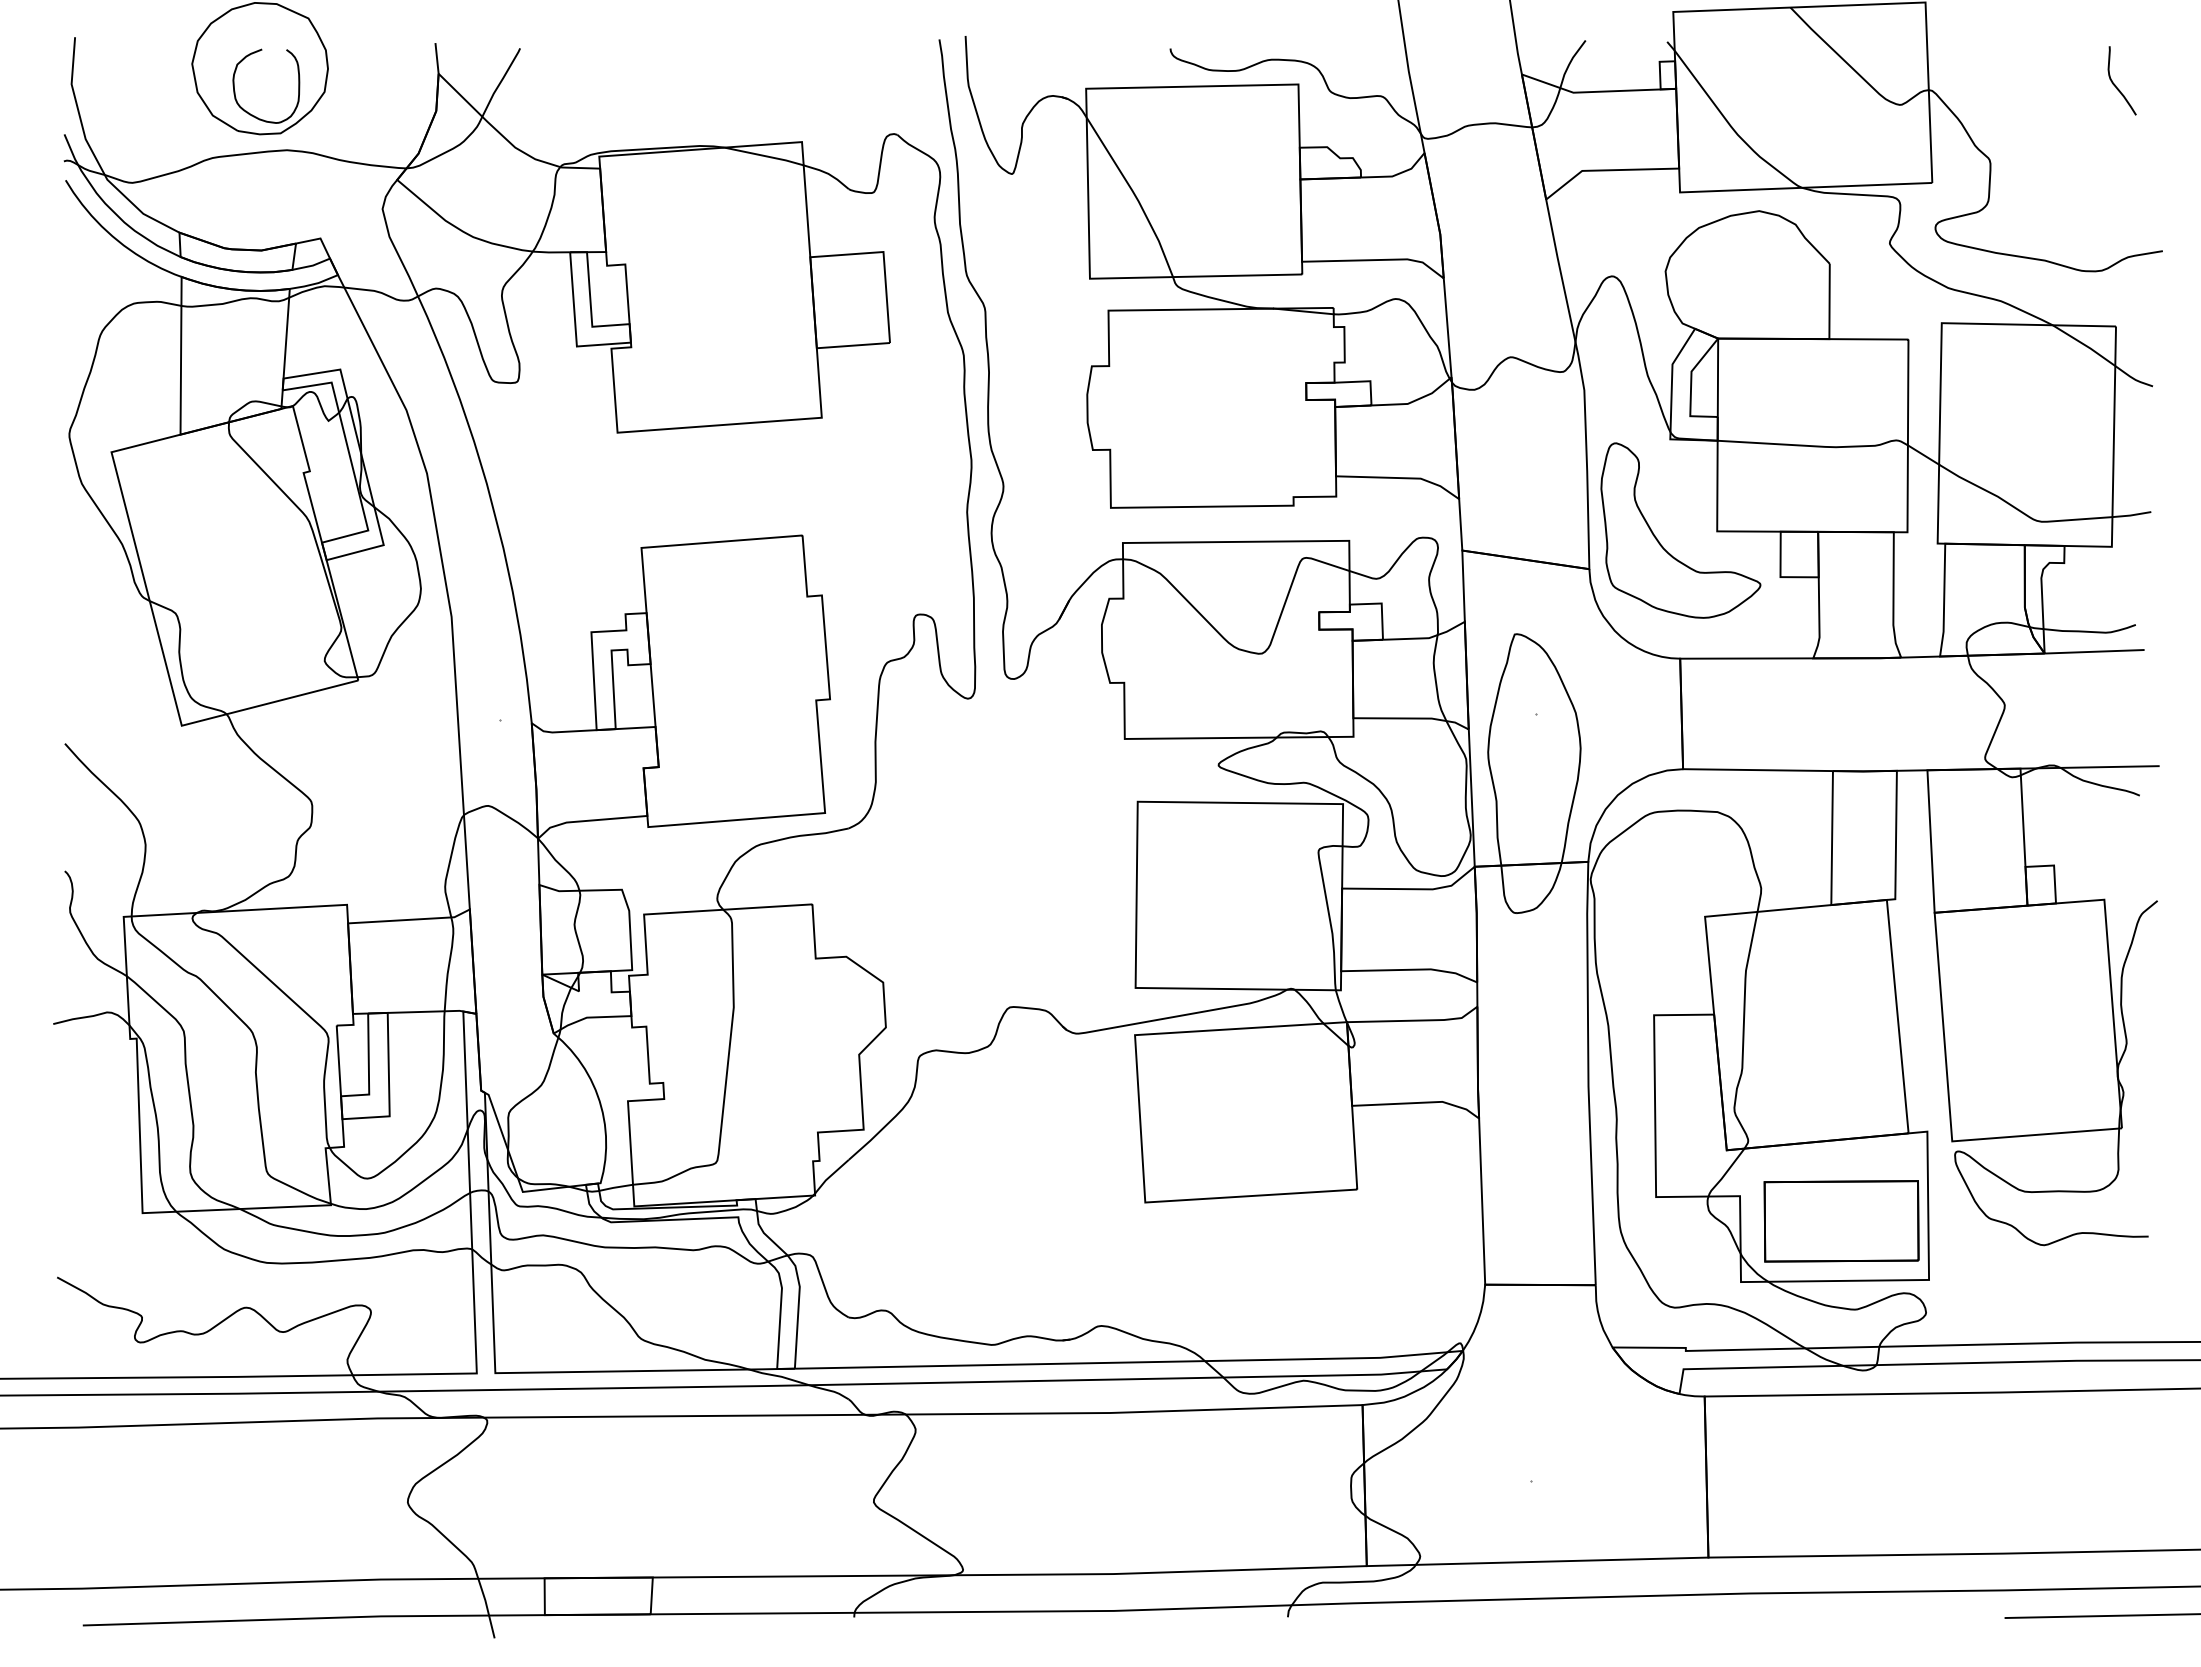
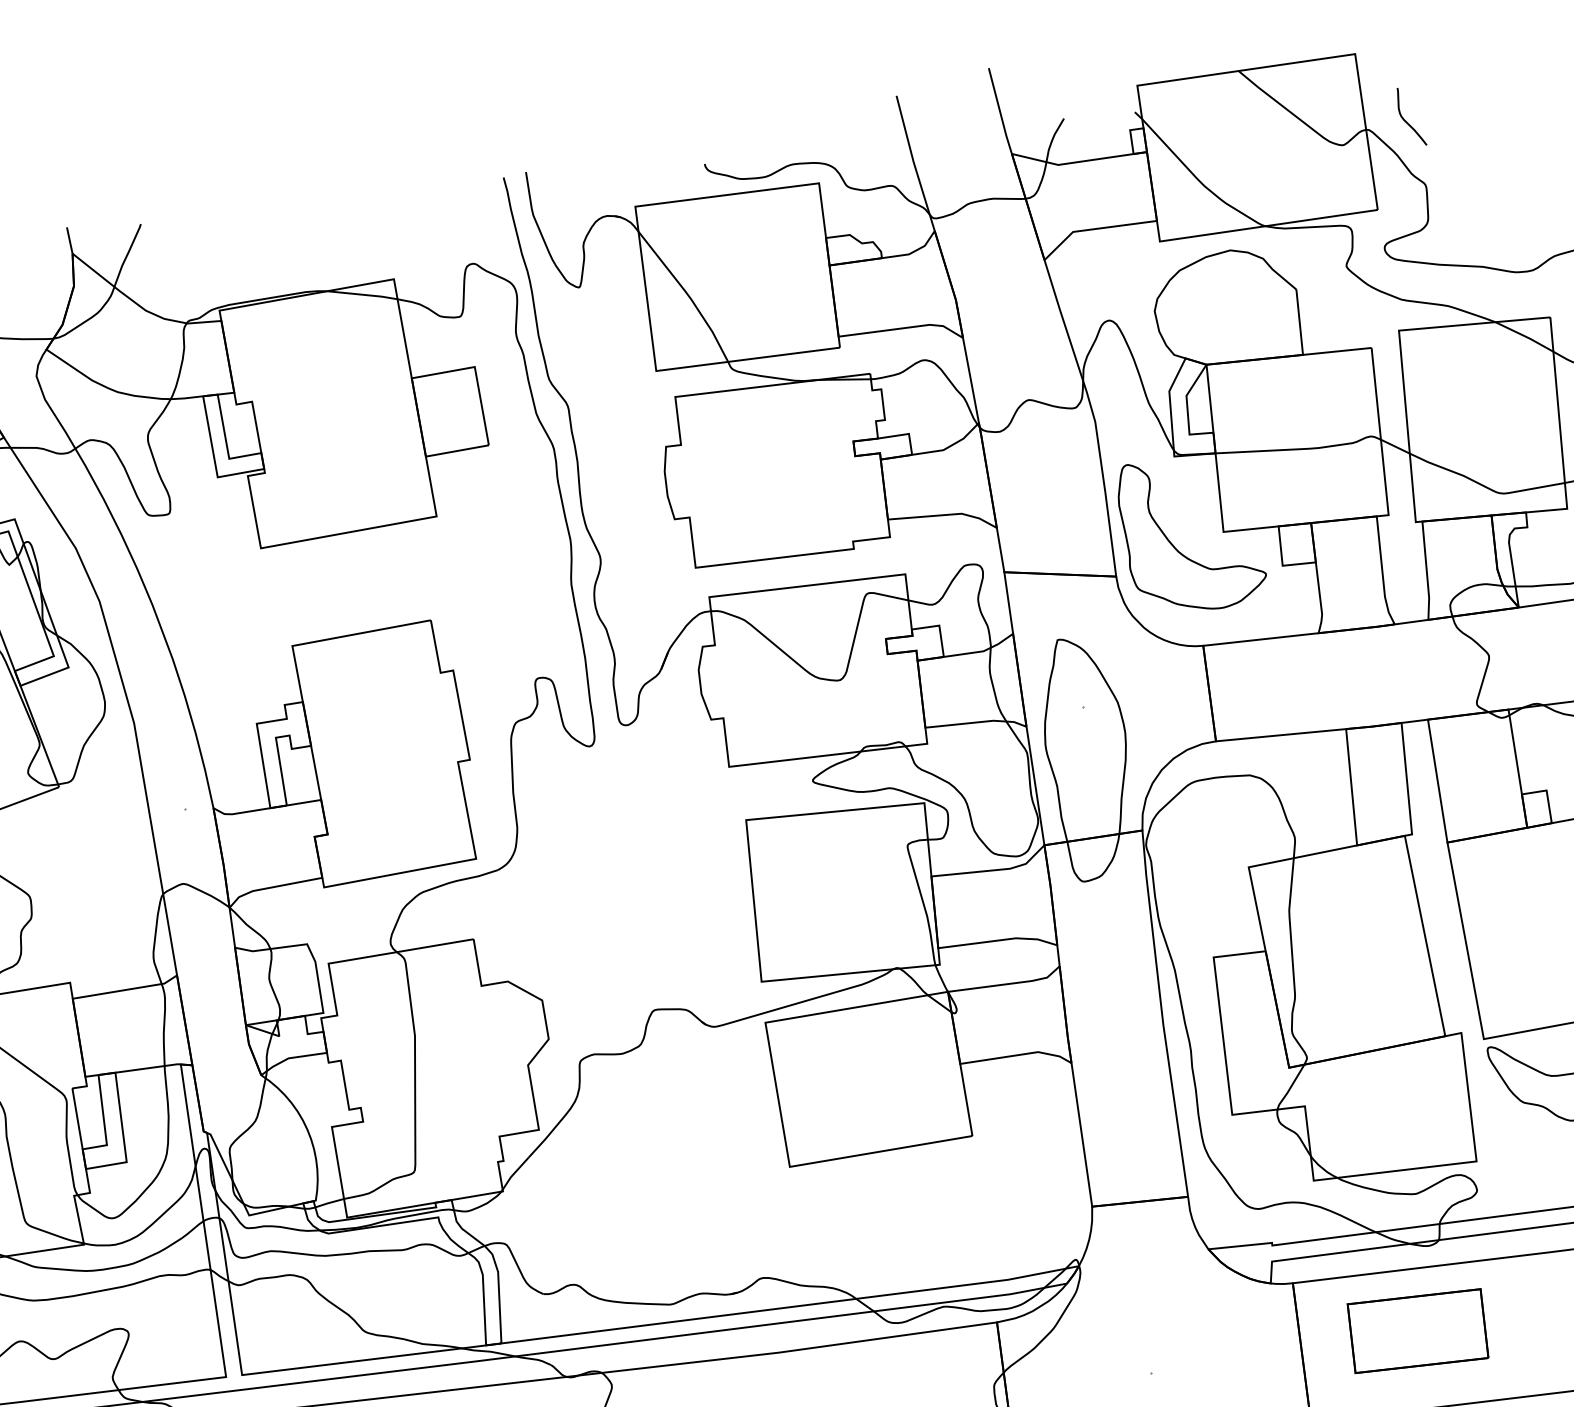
curve: (2116, 85) -> (1407, 121), moved
part: (1841, 1221) -> (1417, 1331), moved

